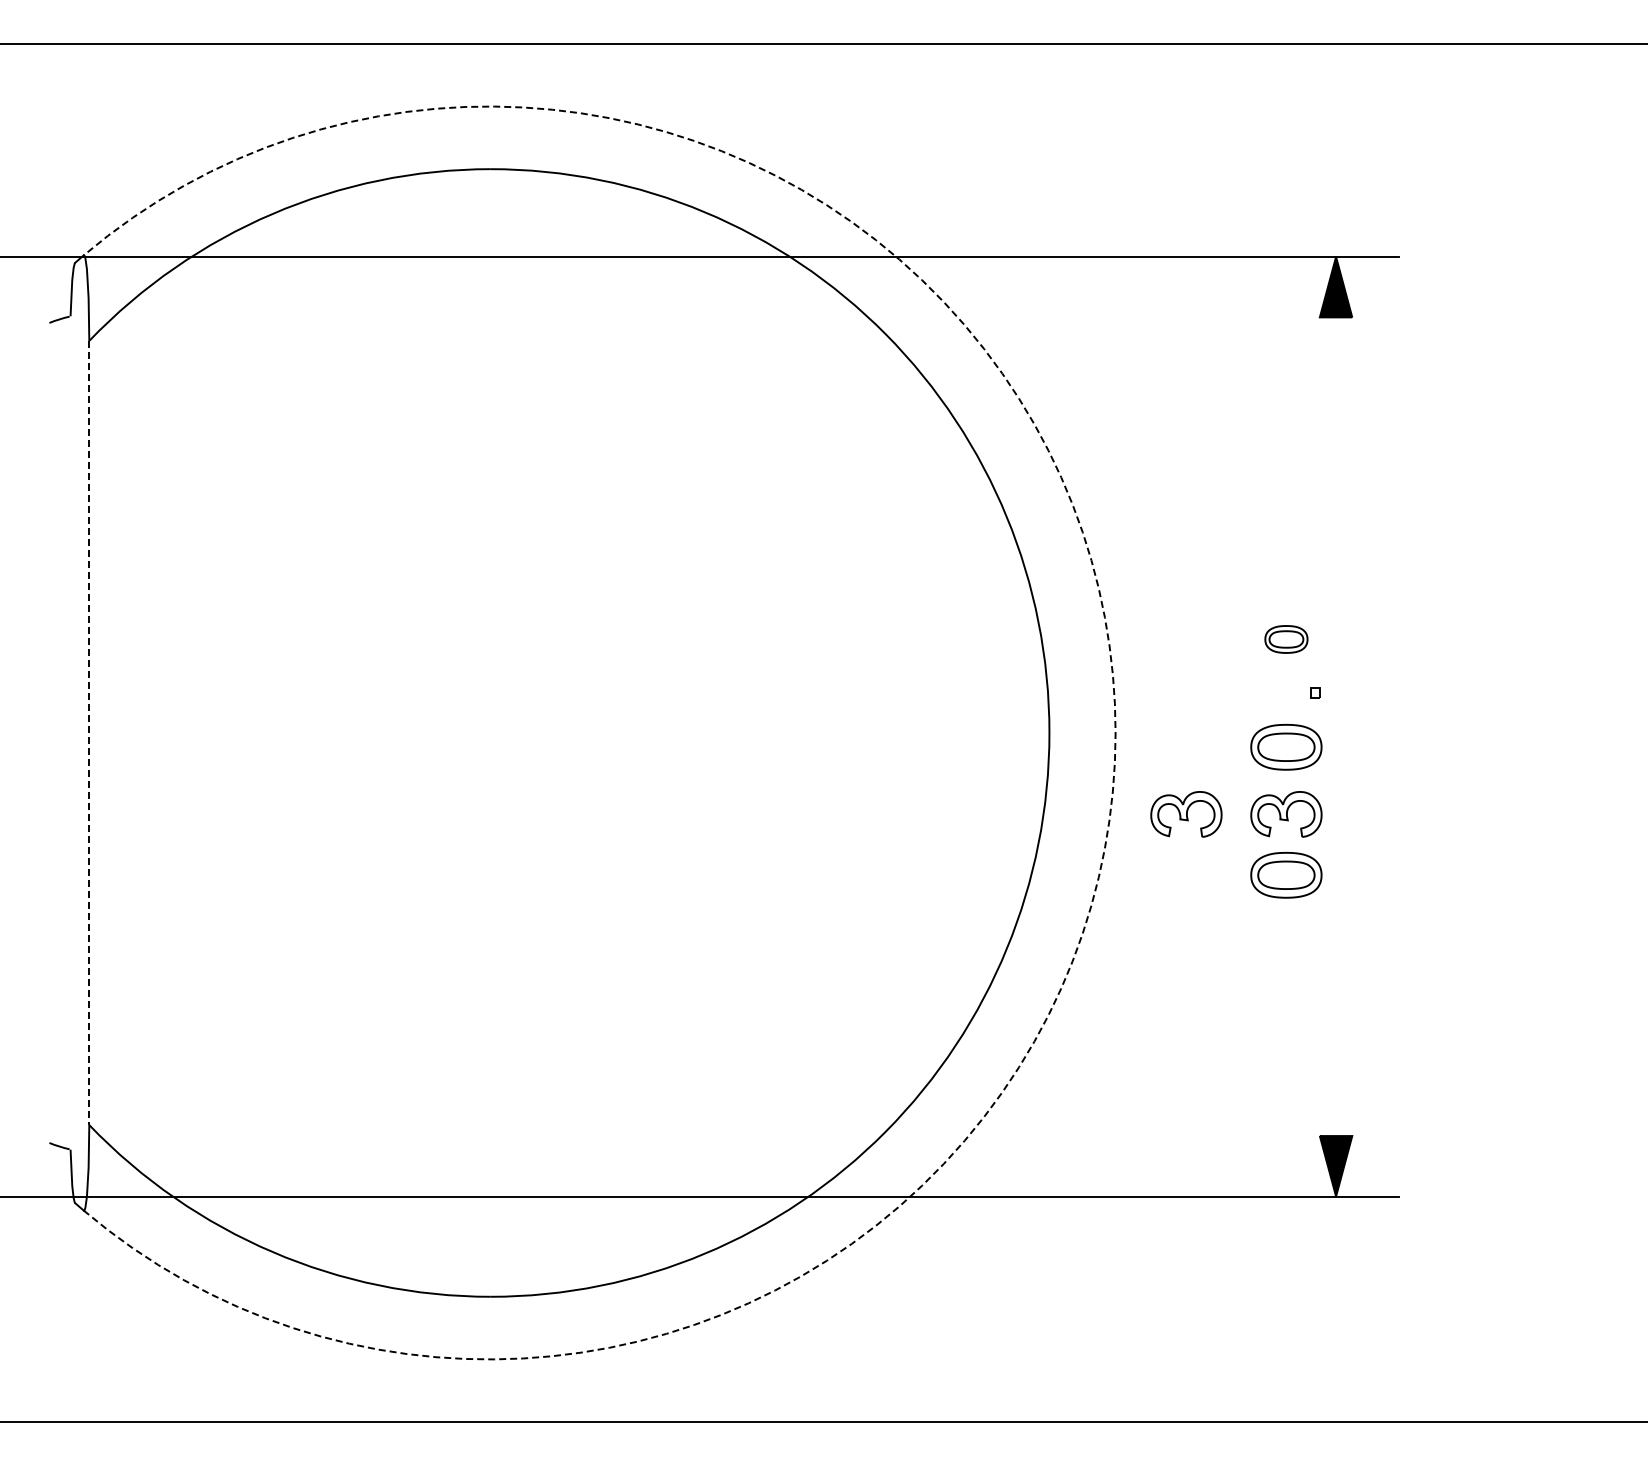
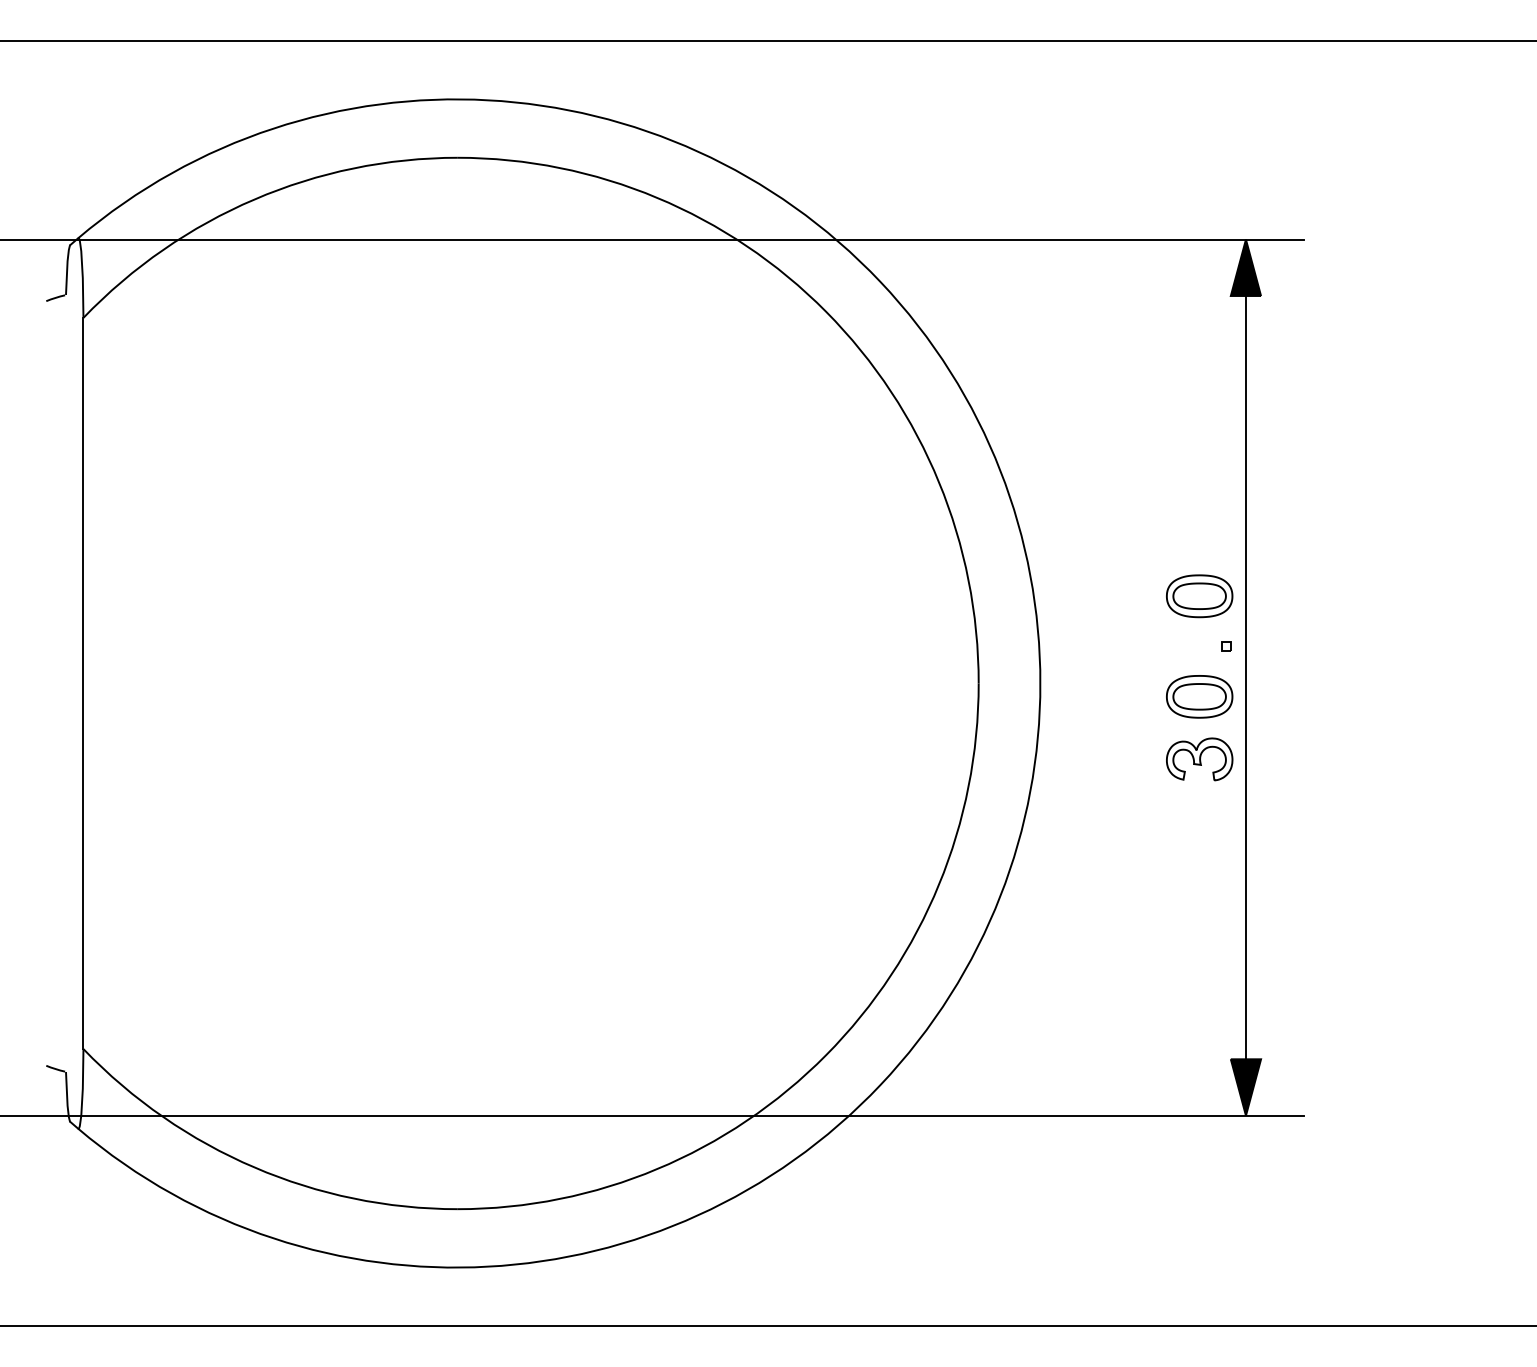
part: (1286, 639) -> (1199, 596), size x1.67
line: (1336, 726) -> (1246, 677), added
arc: (1115, 732) -> (1040, 683), dashed -> solid
line: (89, 733) -> (83, 683), dashed -> solid
part: (1186, 814) -> (1106, 759), removed
part: (1286, 875) -> (1199, 816), removed

